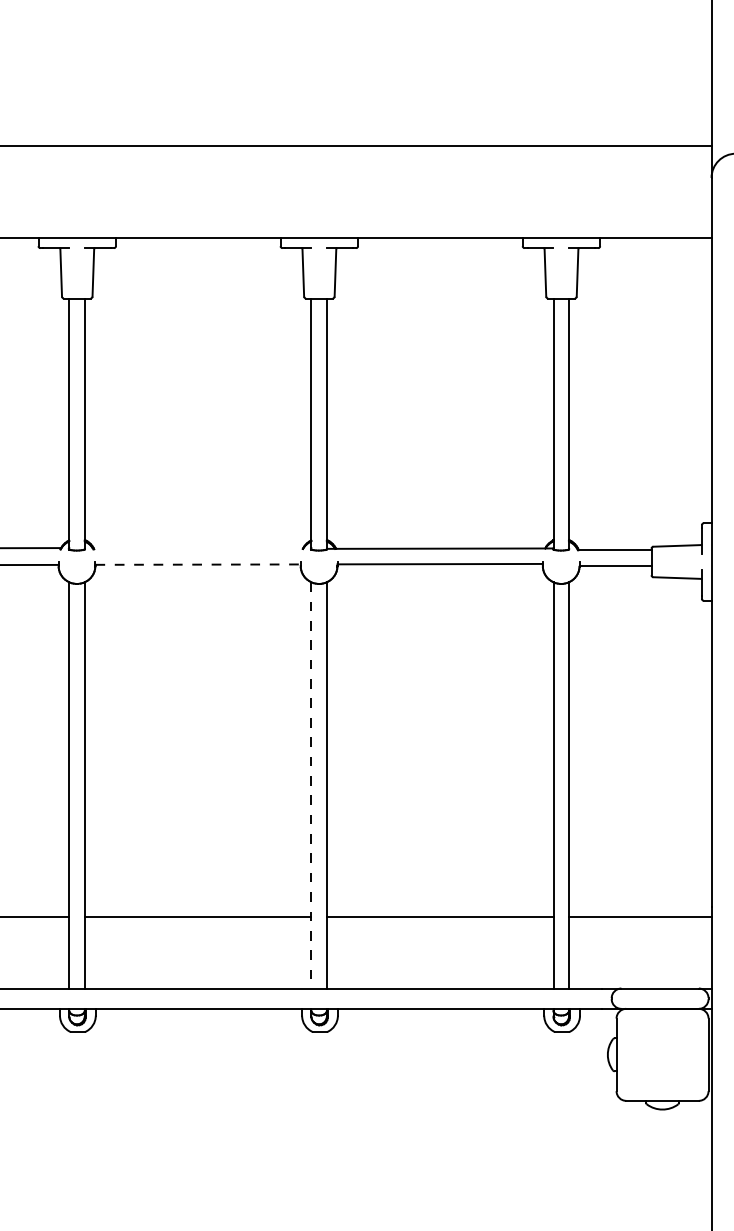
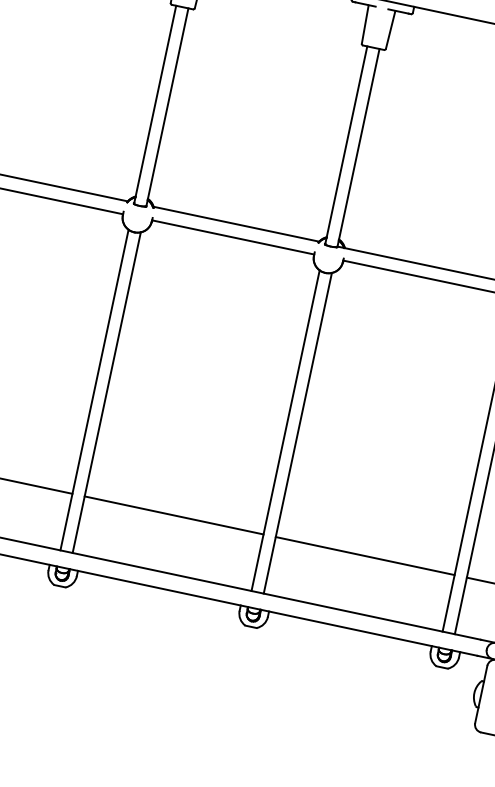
line: (198, 547) -> (236, 223), added
line: (198, 564) -> (233, 237), dashed -> solid
line: (311, 785) -> (285, 430), dashed -> solid

